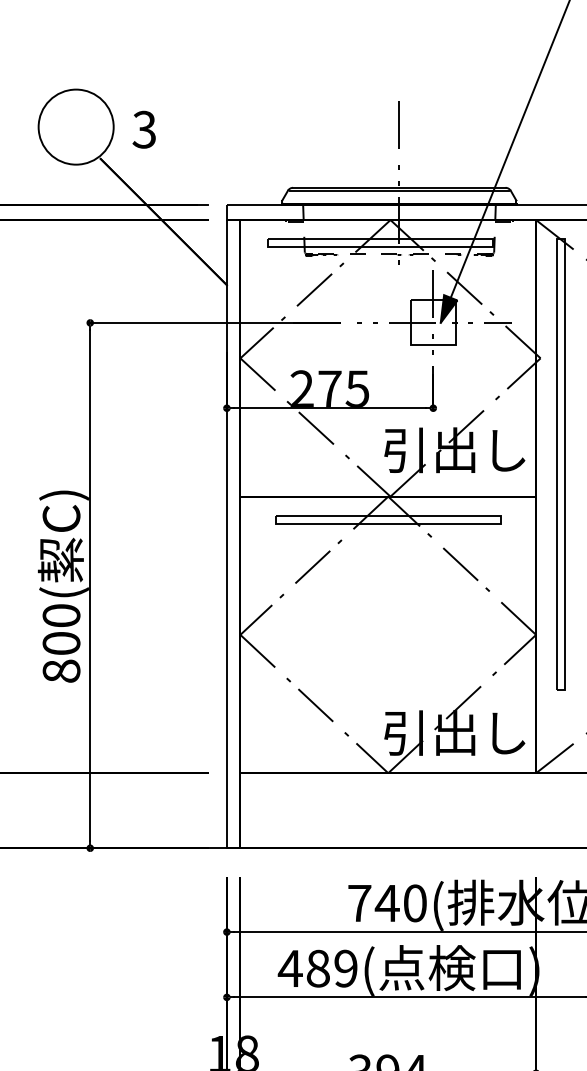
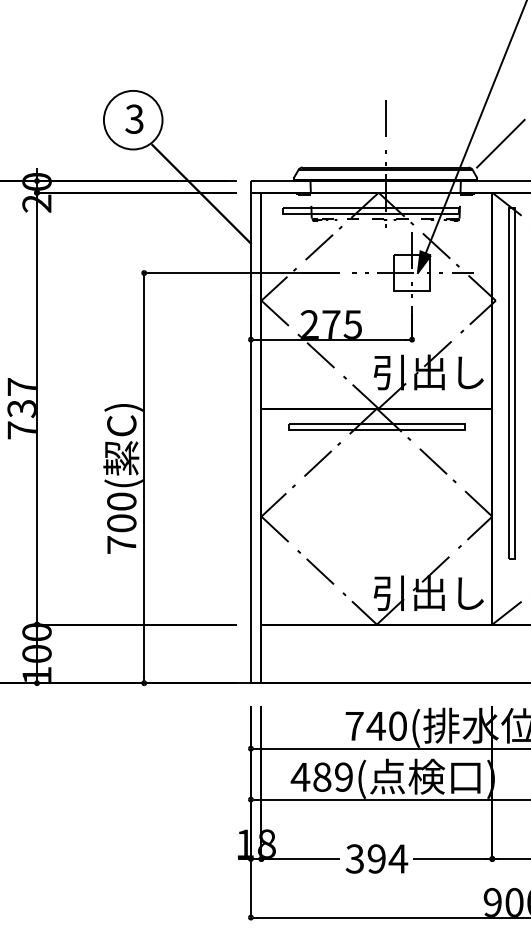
text: (144, 128) -> (134, 118), moved
line: (546, 156) -> (500, 143), added
text: (61, 670) -> (121, 544), 800( -> 700(

